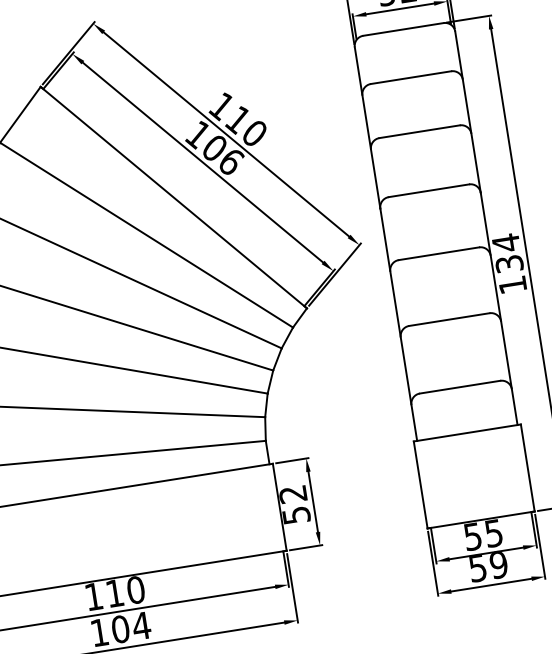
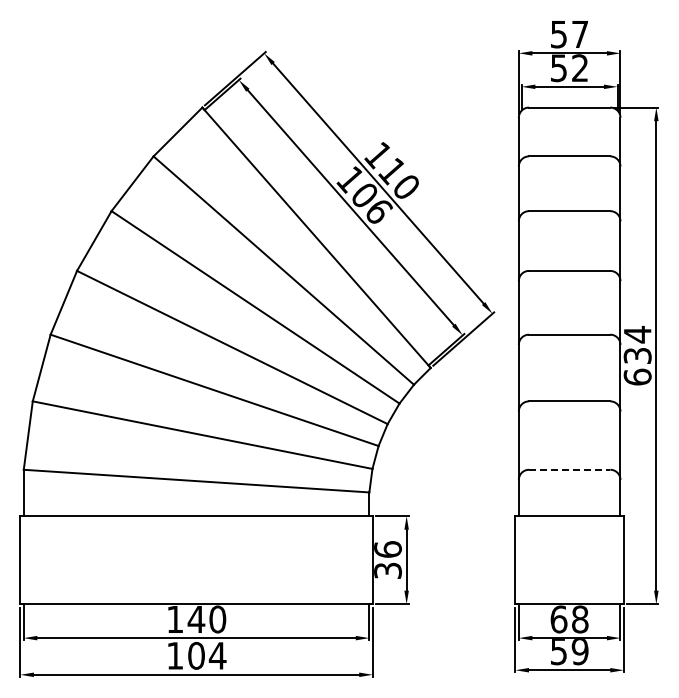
text: (512, 284) -> (637, 376), 134 -> 634
line: (459, 386) -> (569, 469), solid -> dashed
text: (294, 504) -> (387, 559), 52 -> 36
text: (483, 535) -> (569, 619), 55 -> 68
text: (114, 593) -> (196, 619), 110 -> 140

